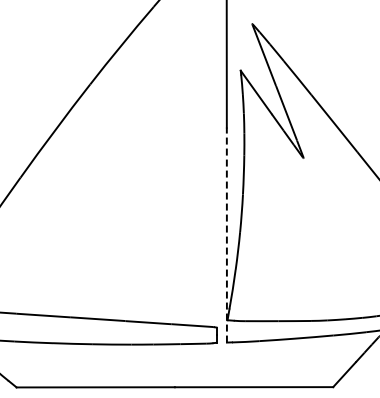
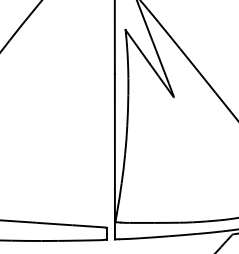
line: (226, 234) -> (114, 156), dashed -> solid

